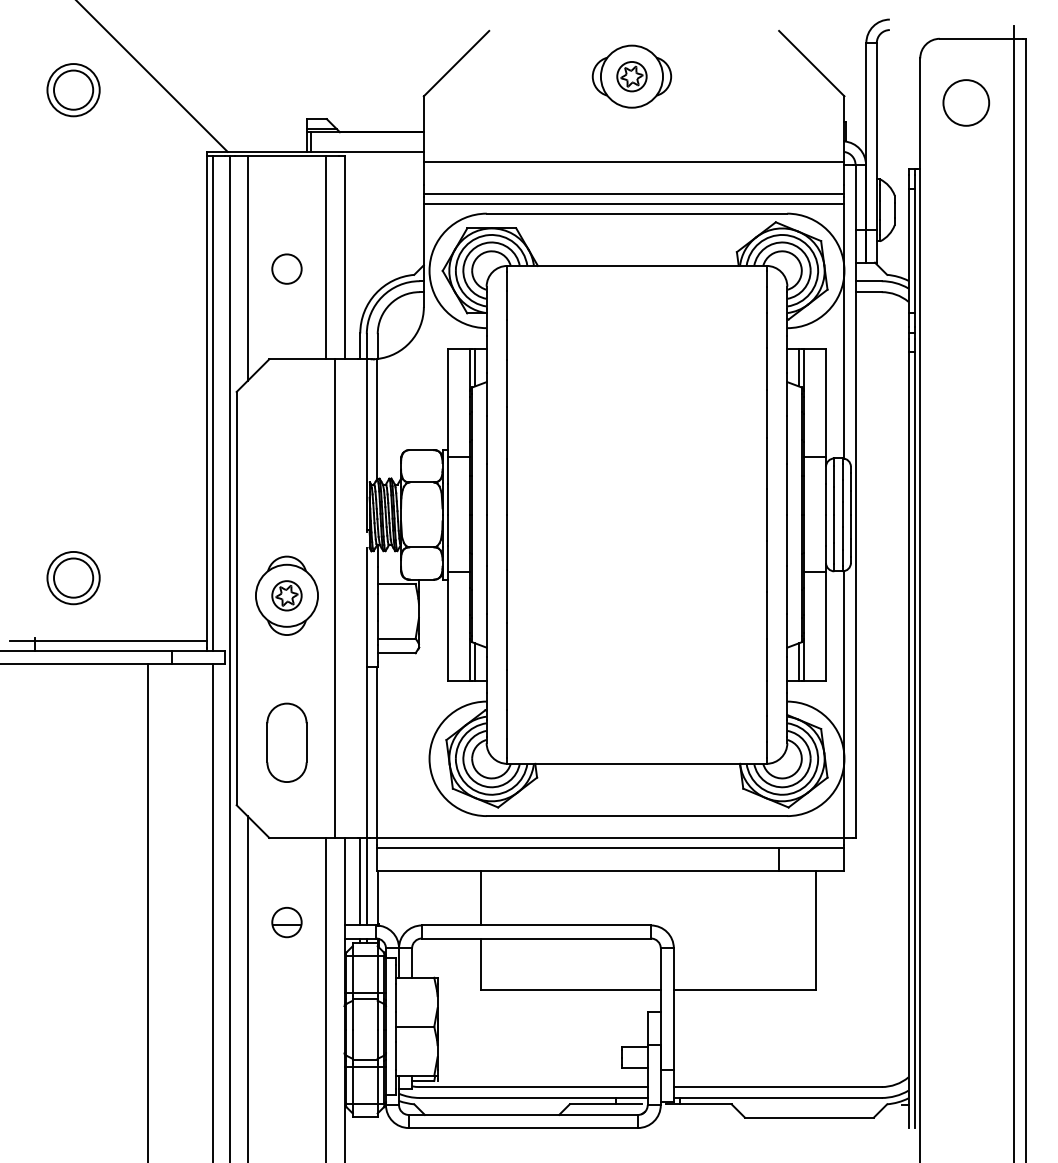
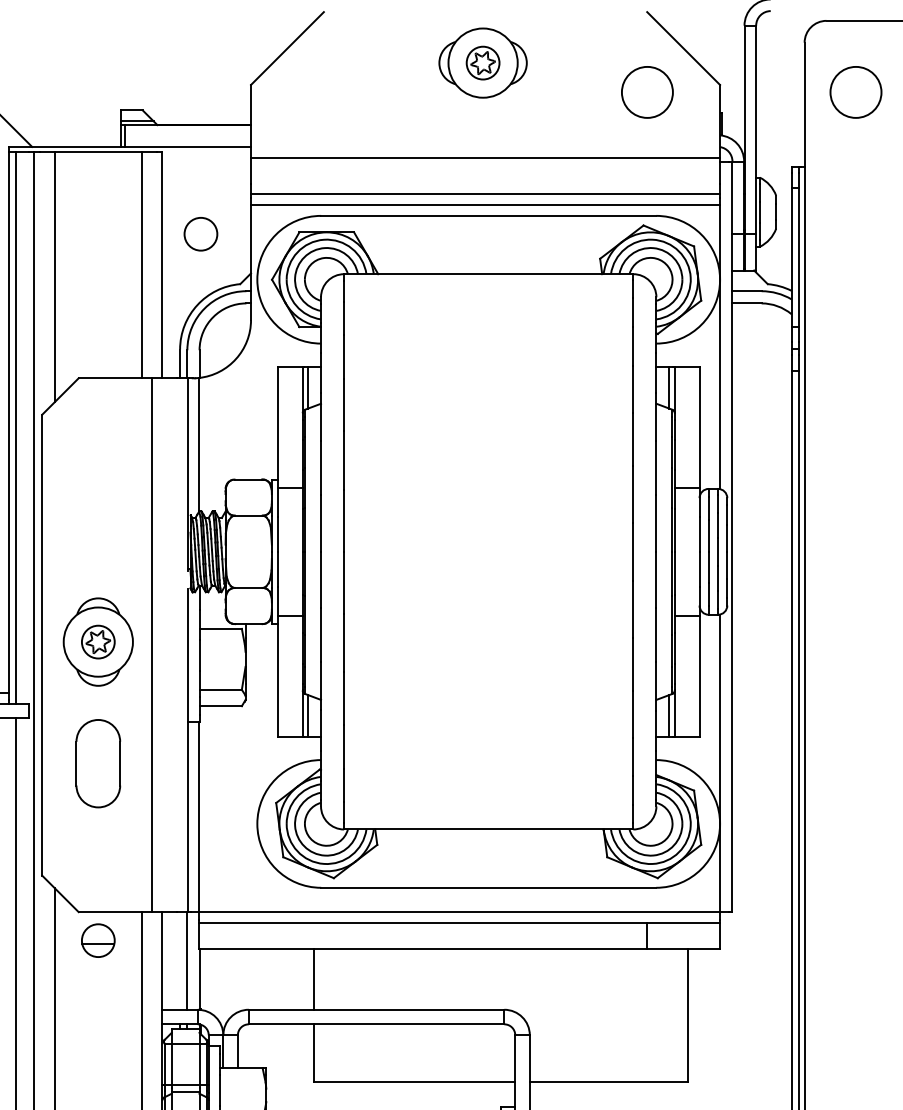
circle: (779, 102) -> (647, 91), added
circle: (286, 268) -> (200, 233), moved
part: (286, 742) -> (97, 763), moved
line: (360, 881) -> (180, 960), removed
part: (286, 922) -> (97, 940), moved

